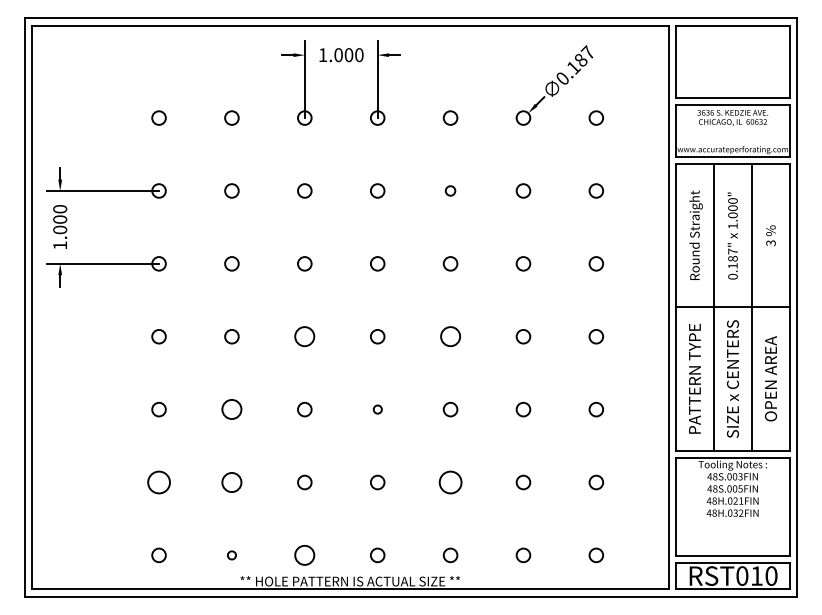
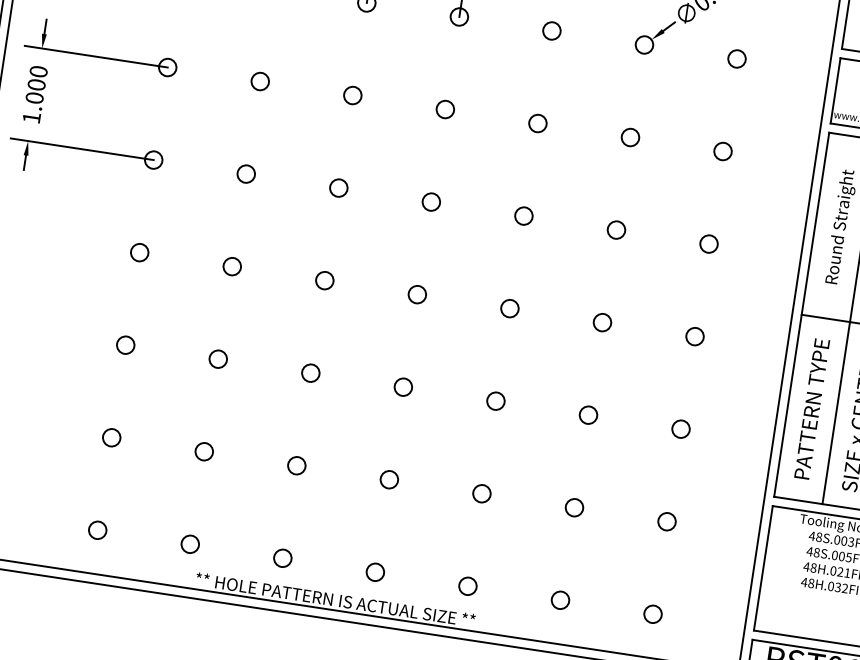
circle: (450, 190) -> (537, 122), size x1.43
circle: (304, 336) -> (324, 280), size x0.71
circle: (450, 336) -> (509, 308), size x0.71
circle: (231, 409) -> (217, 358), size x0.71
circle: (377, 409) -> (403, 387), size x1.67
circle: (158, 482) -> (111, 437), size x0.62
circle: (231, 482) -> (203, 451), size x0.71
circle: (450, 482) -> (481, 493), size x0.62
circle: (231, 555) -> (189, 544), size x1.67
circle: (304, 555) -> (282, 558), size x0.71

